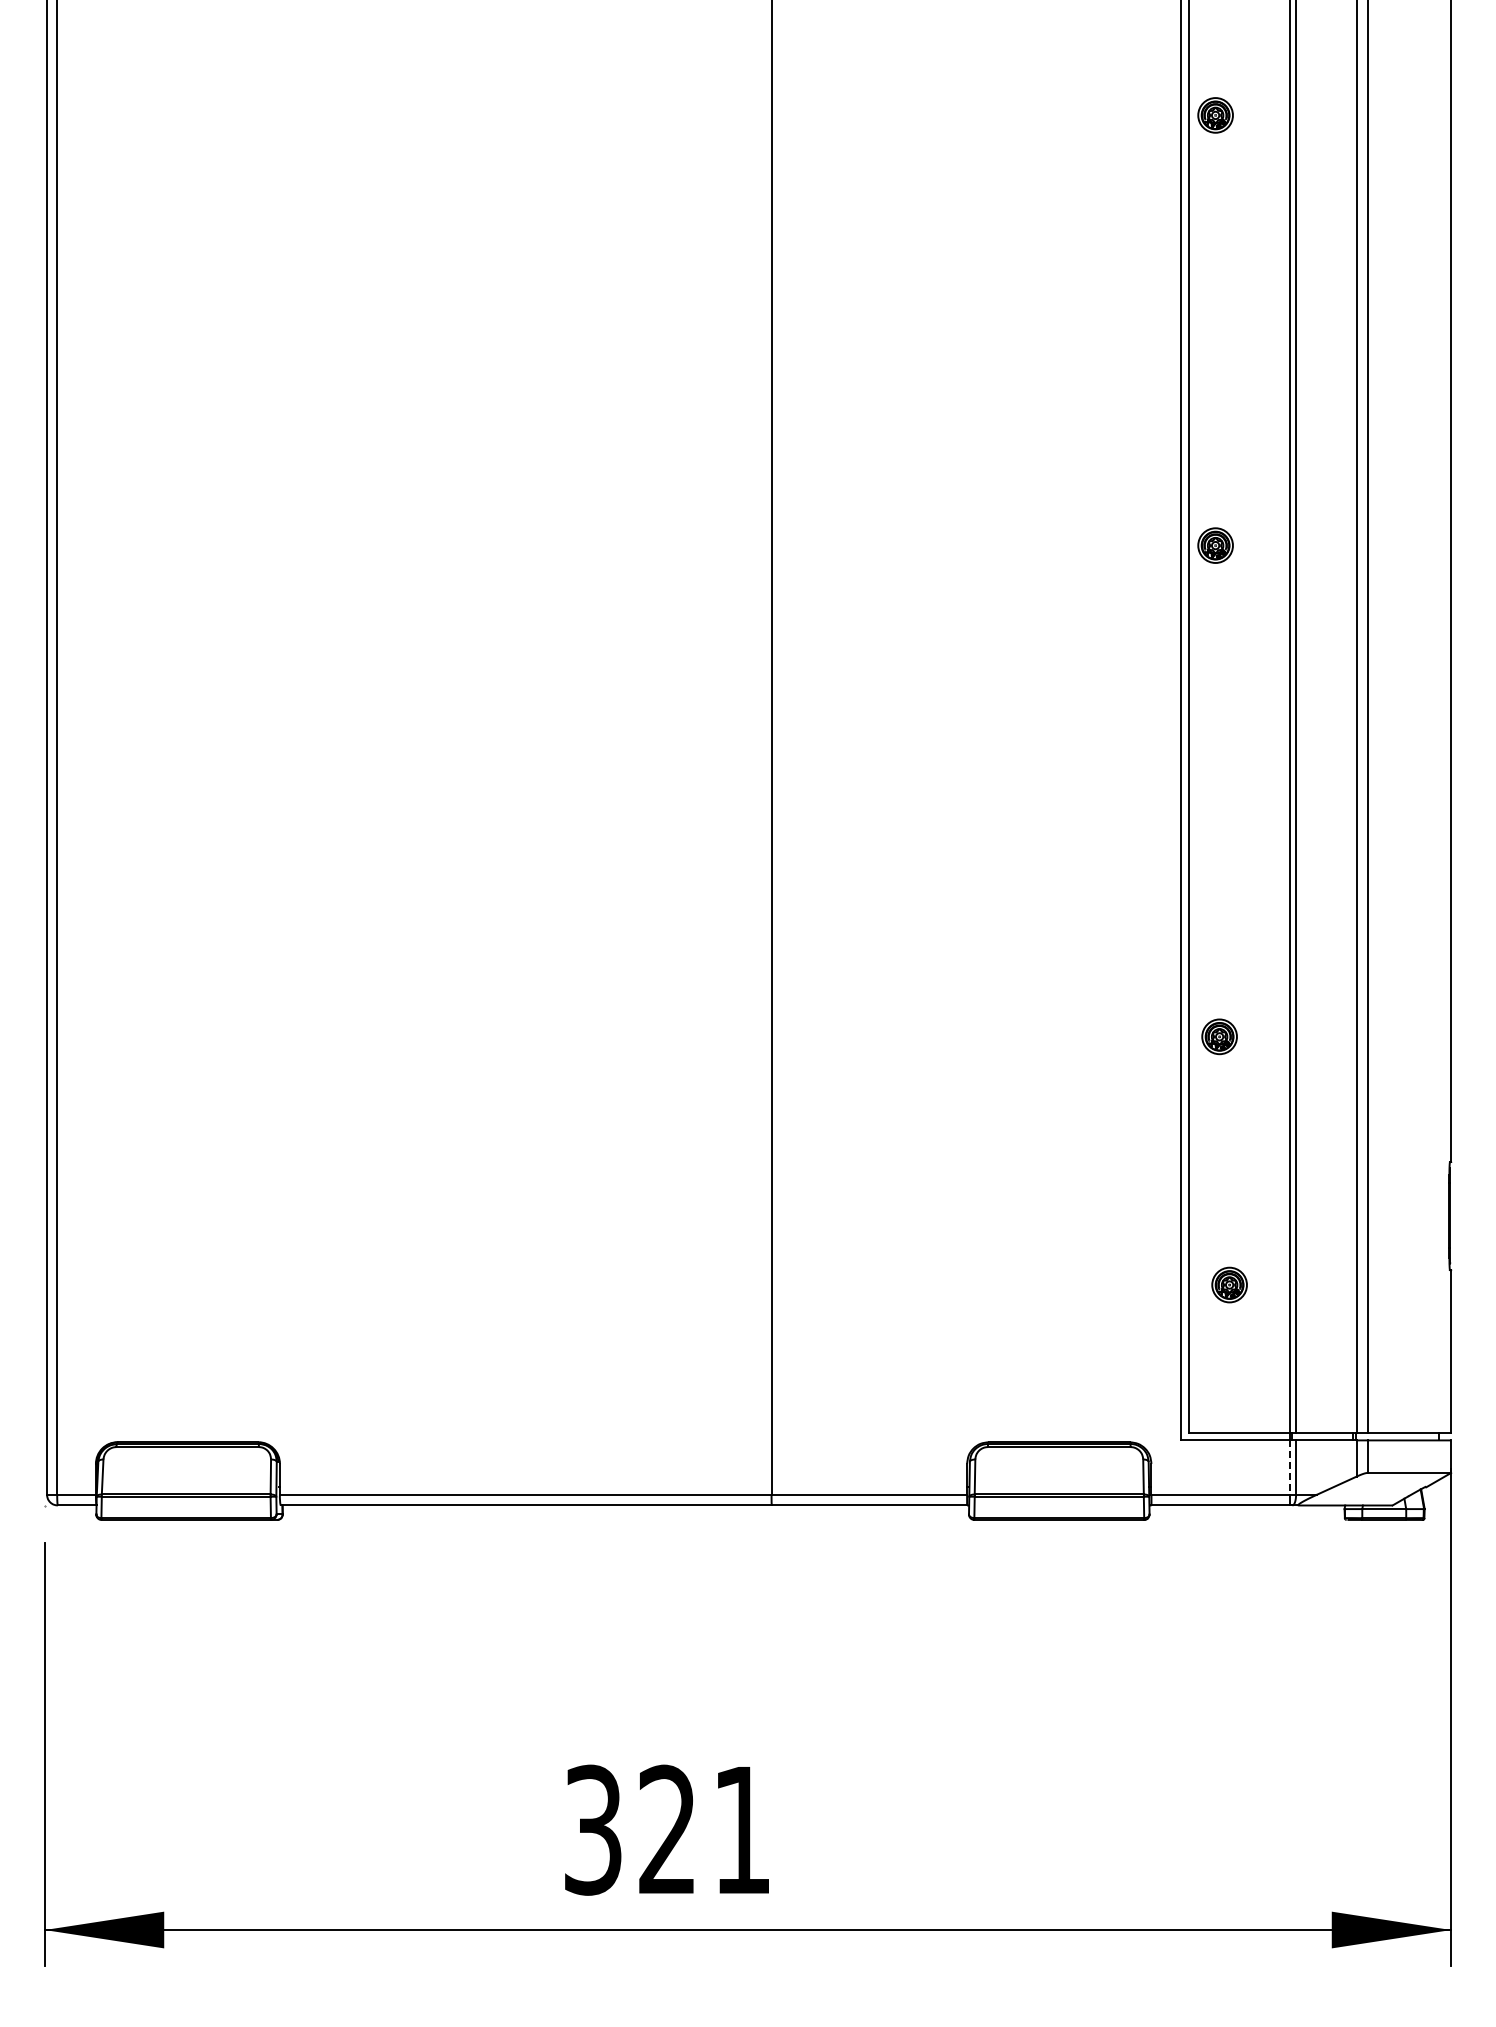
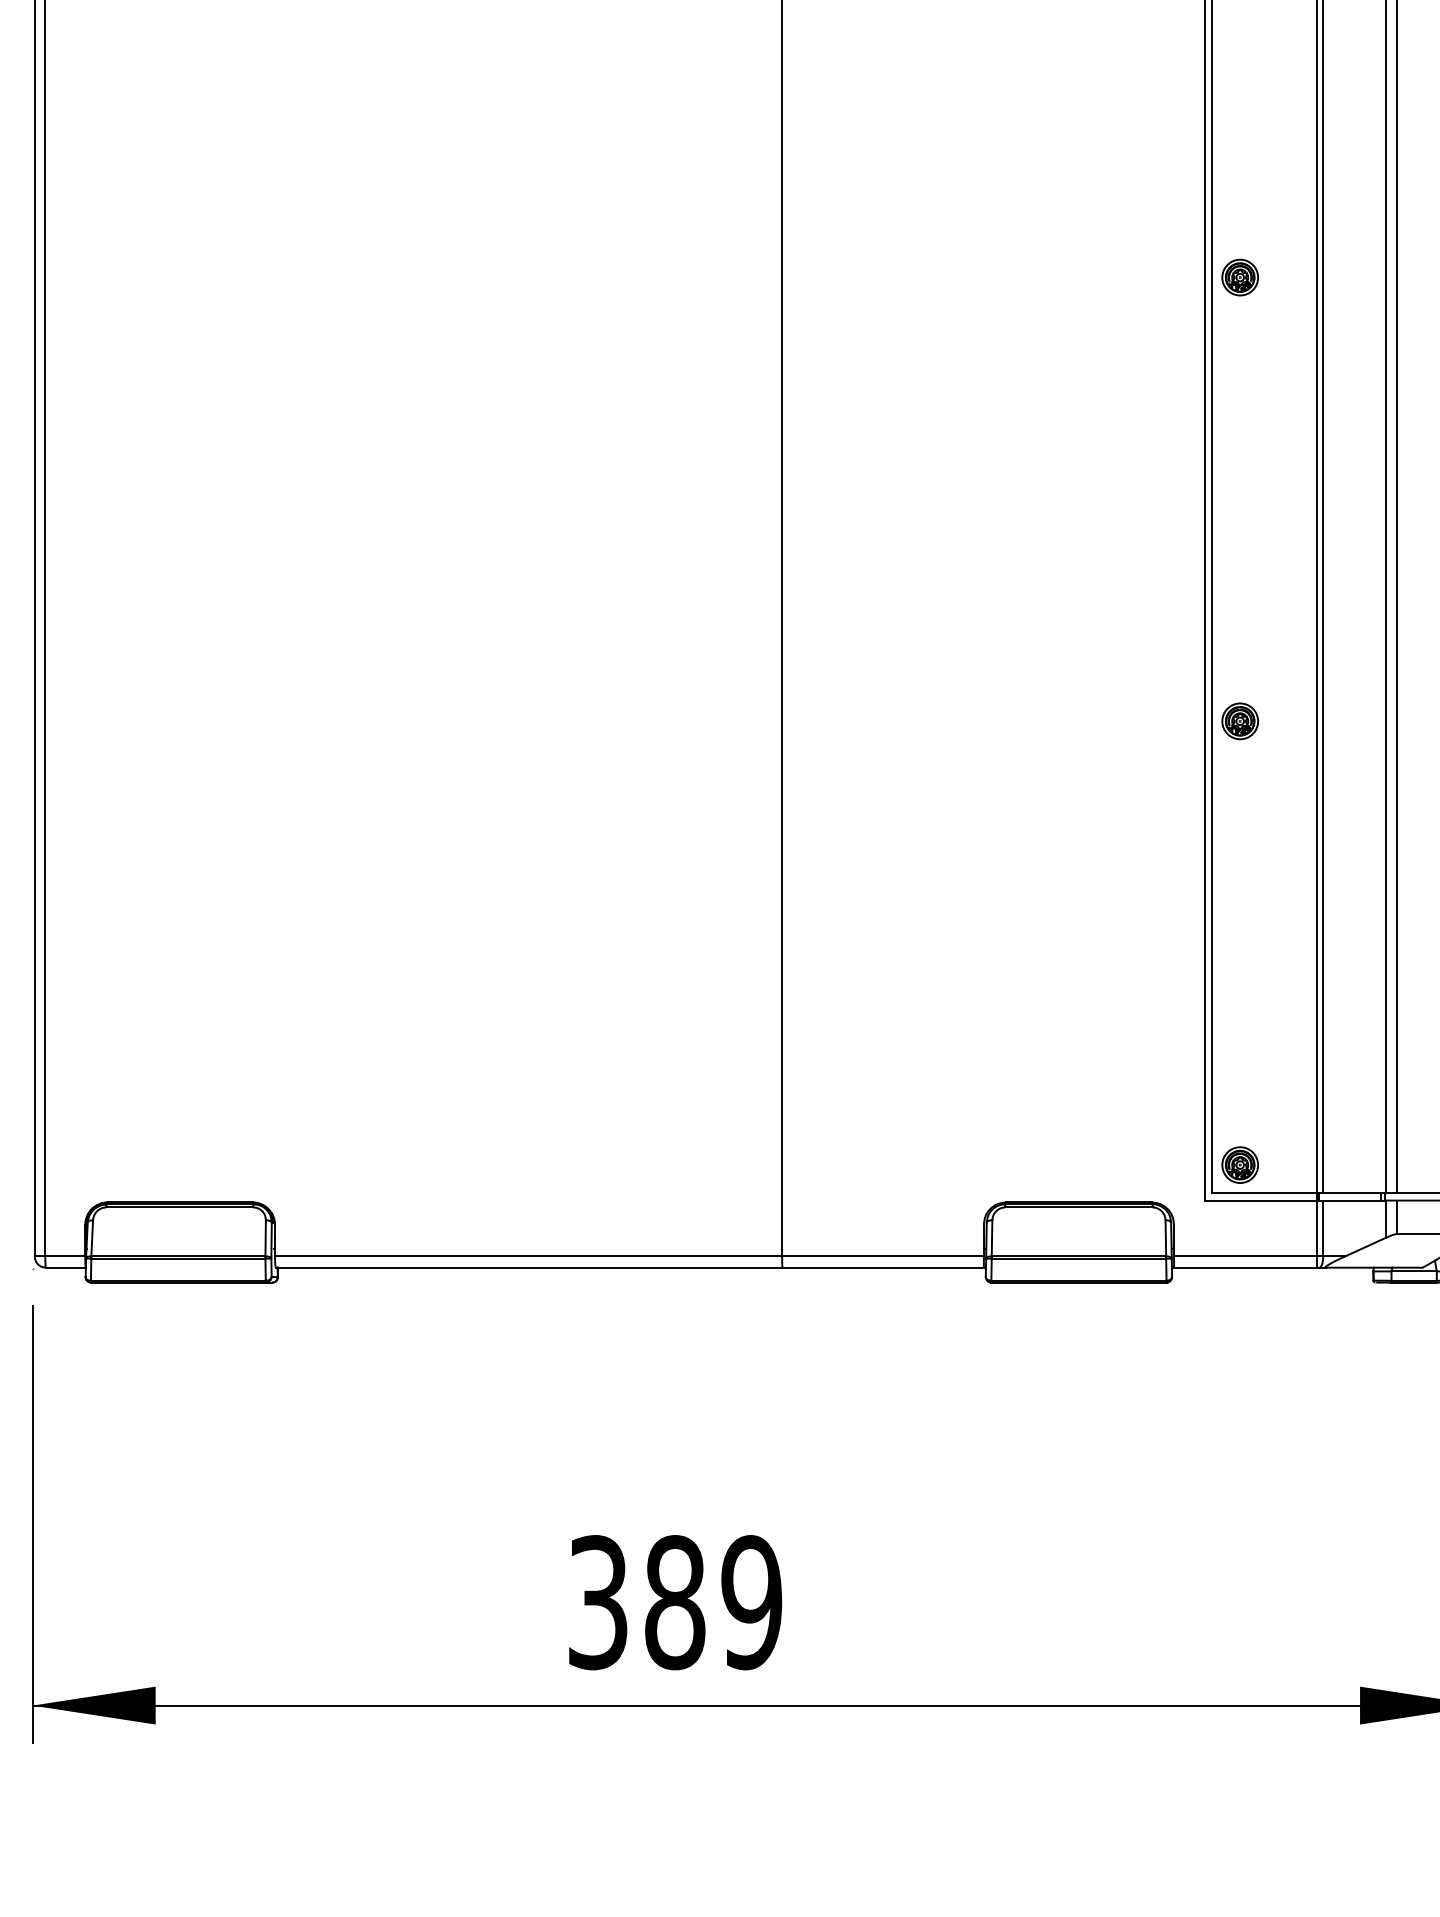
part: (1219, 1036) -> (1240, 721), moved
part: (1229, 1284) -> (1240, 1164), moved
line: (1289, 1468) -> (1316, 1229), dashed -> solid
text: (704, 1829) -> (712, 1601), 321 -> 389

